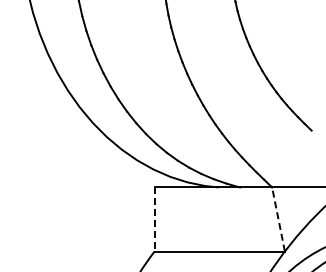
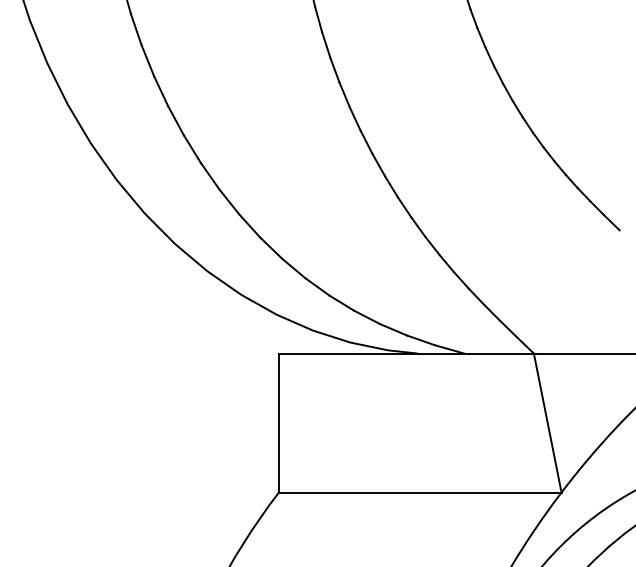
line: (154, 219) -> (278, 423), dashed -> solid
line: (278, 219) -> (547, 423), dashed -> solid

